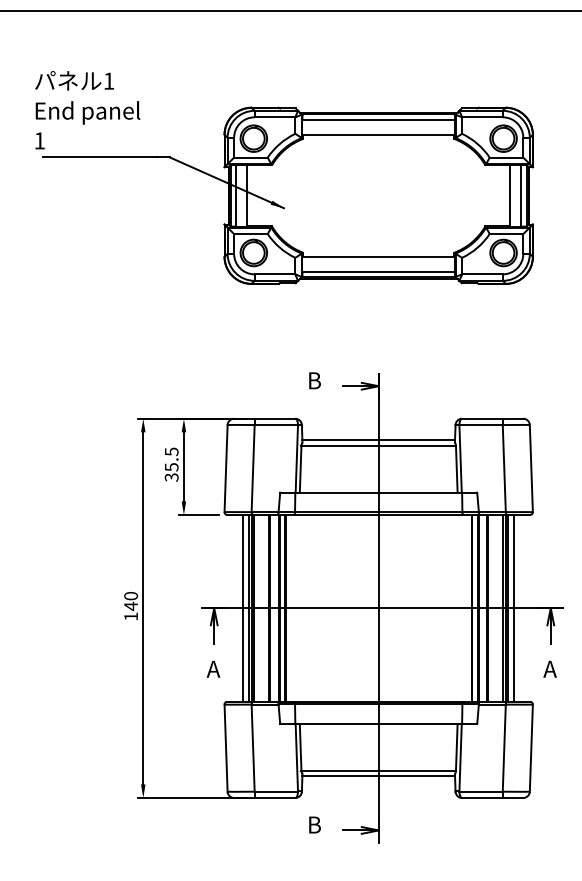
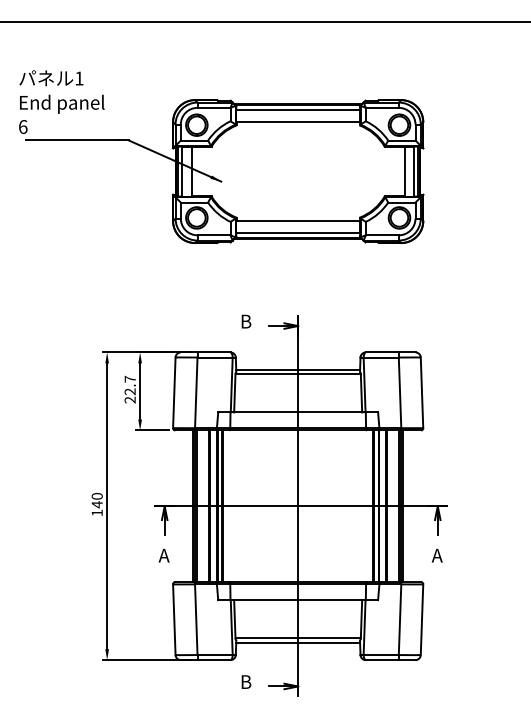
text: (40, 141) -> (23, 127), 1 -> 6
text: (170, 464) -> (129, 389), 35.5 -> 22.7
line: (243, 608) -> (188, 506), removed
line: (514, 608) -> (408, 506), removed

